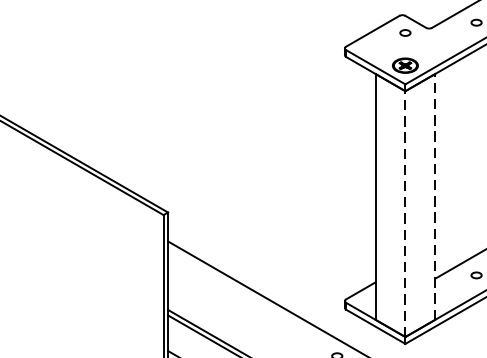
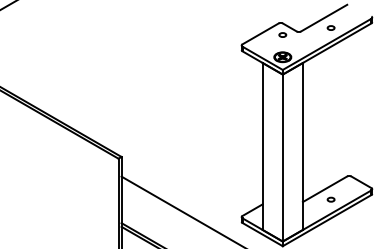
line: (434, 195) -> (302, 145), dashed -> solid
line: (404, 213) -> (282, 157), dashed -> solid

